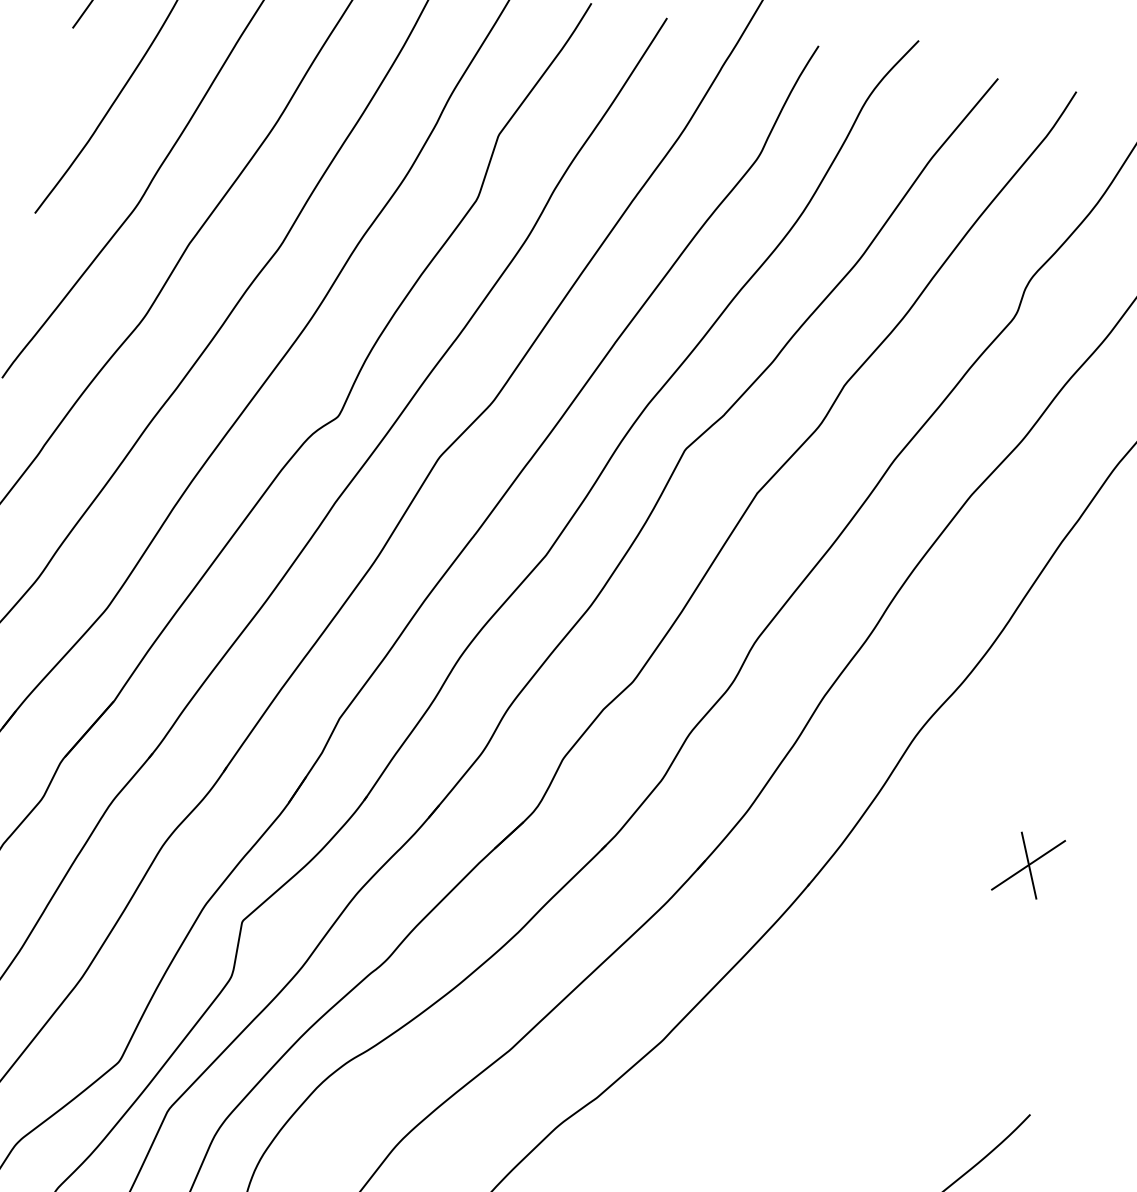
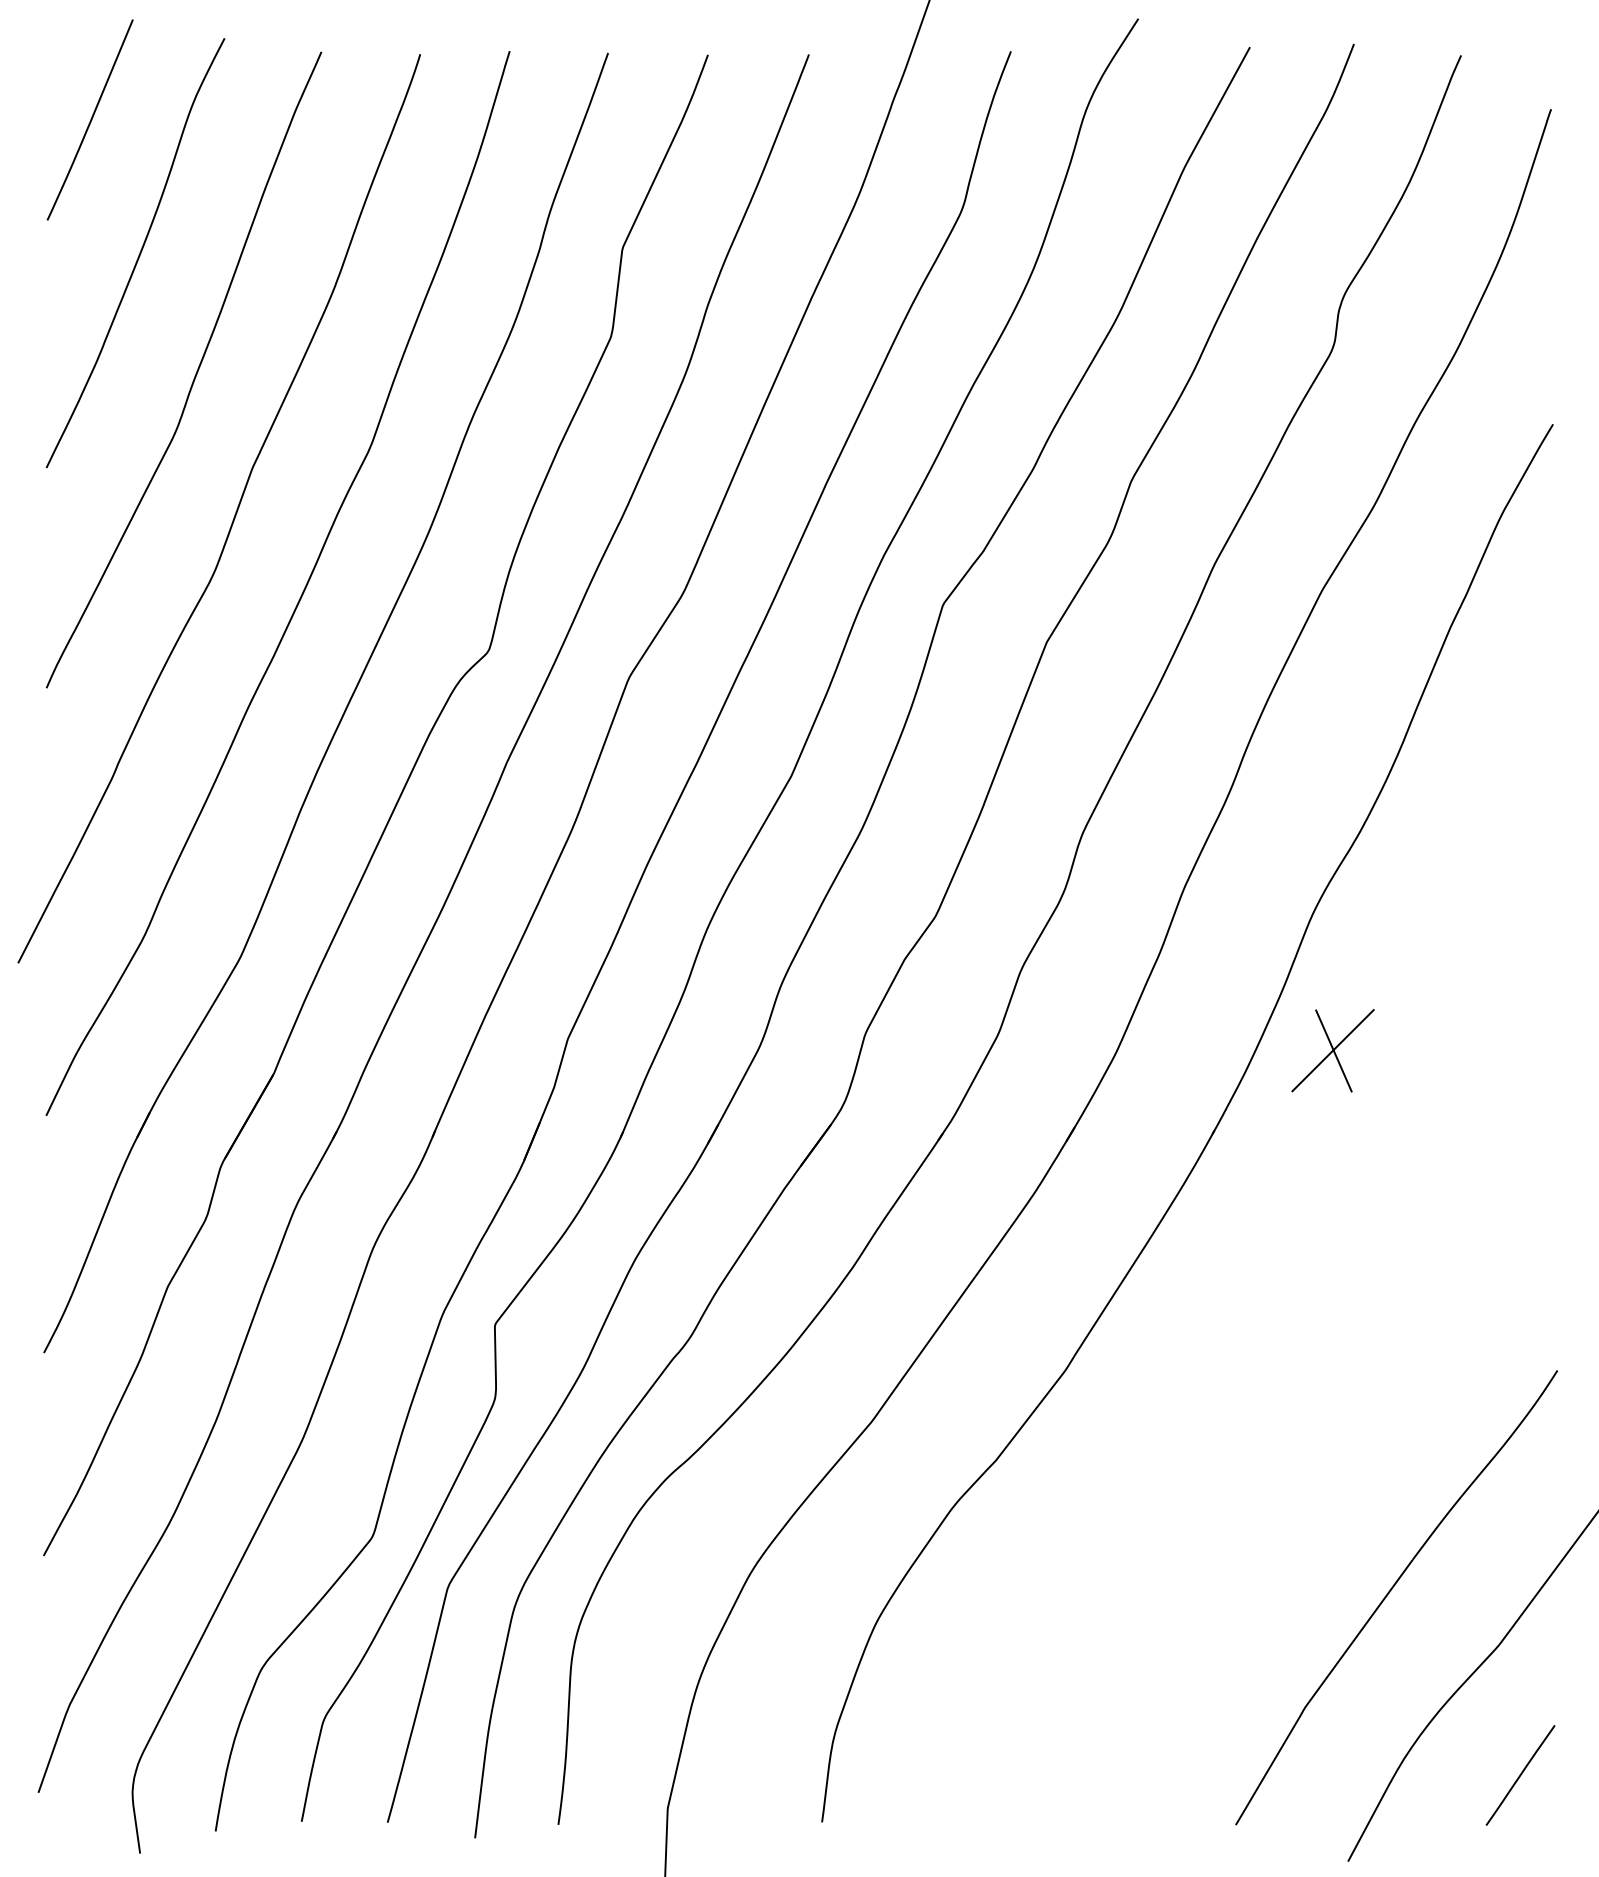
part: (1028, 865) -> (1332, 1050), moved

